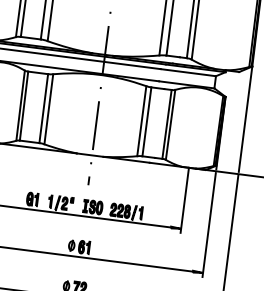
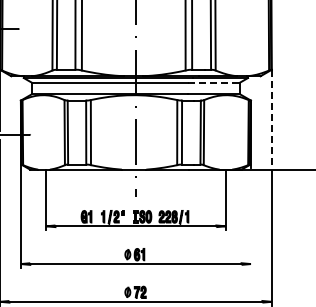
line: (188, 72) -> (214, 82), solid -> dashed
line: (245, 119) -> (271, 118), solid -> dashed
line: (208, 224) -> (250, 219), removed

